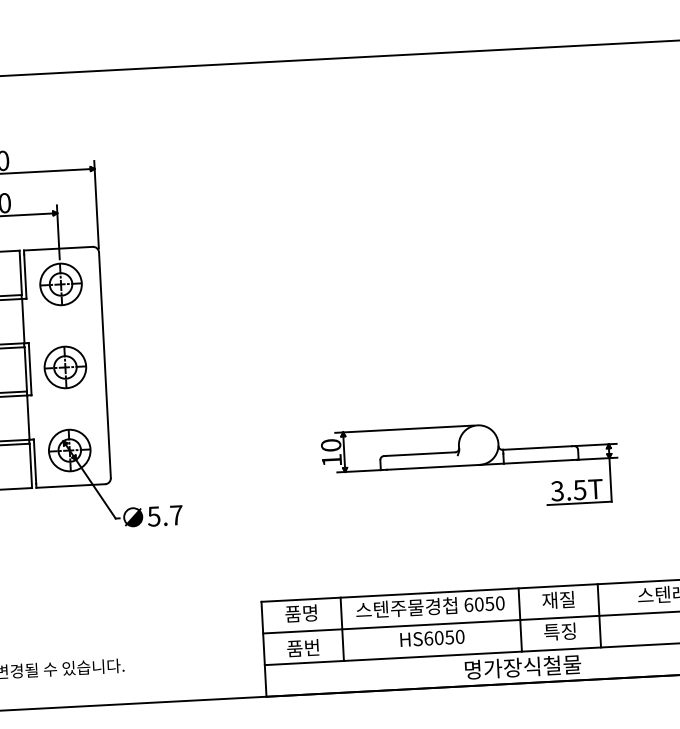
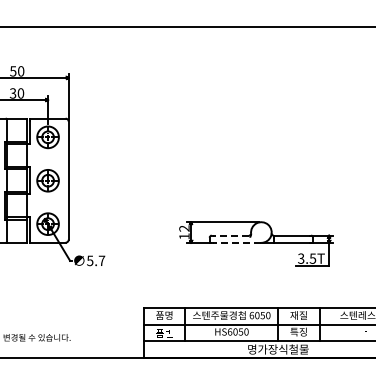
text: (331, 445) -> (184, 228), 10 -> 12
line: (419, 453) -> (230, 235), solid -> dashed
line: (432, 466) -> (236, 242), solid -> dashed

